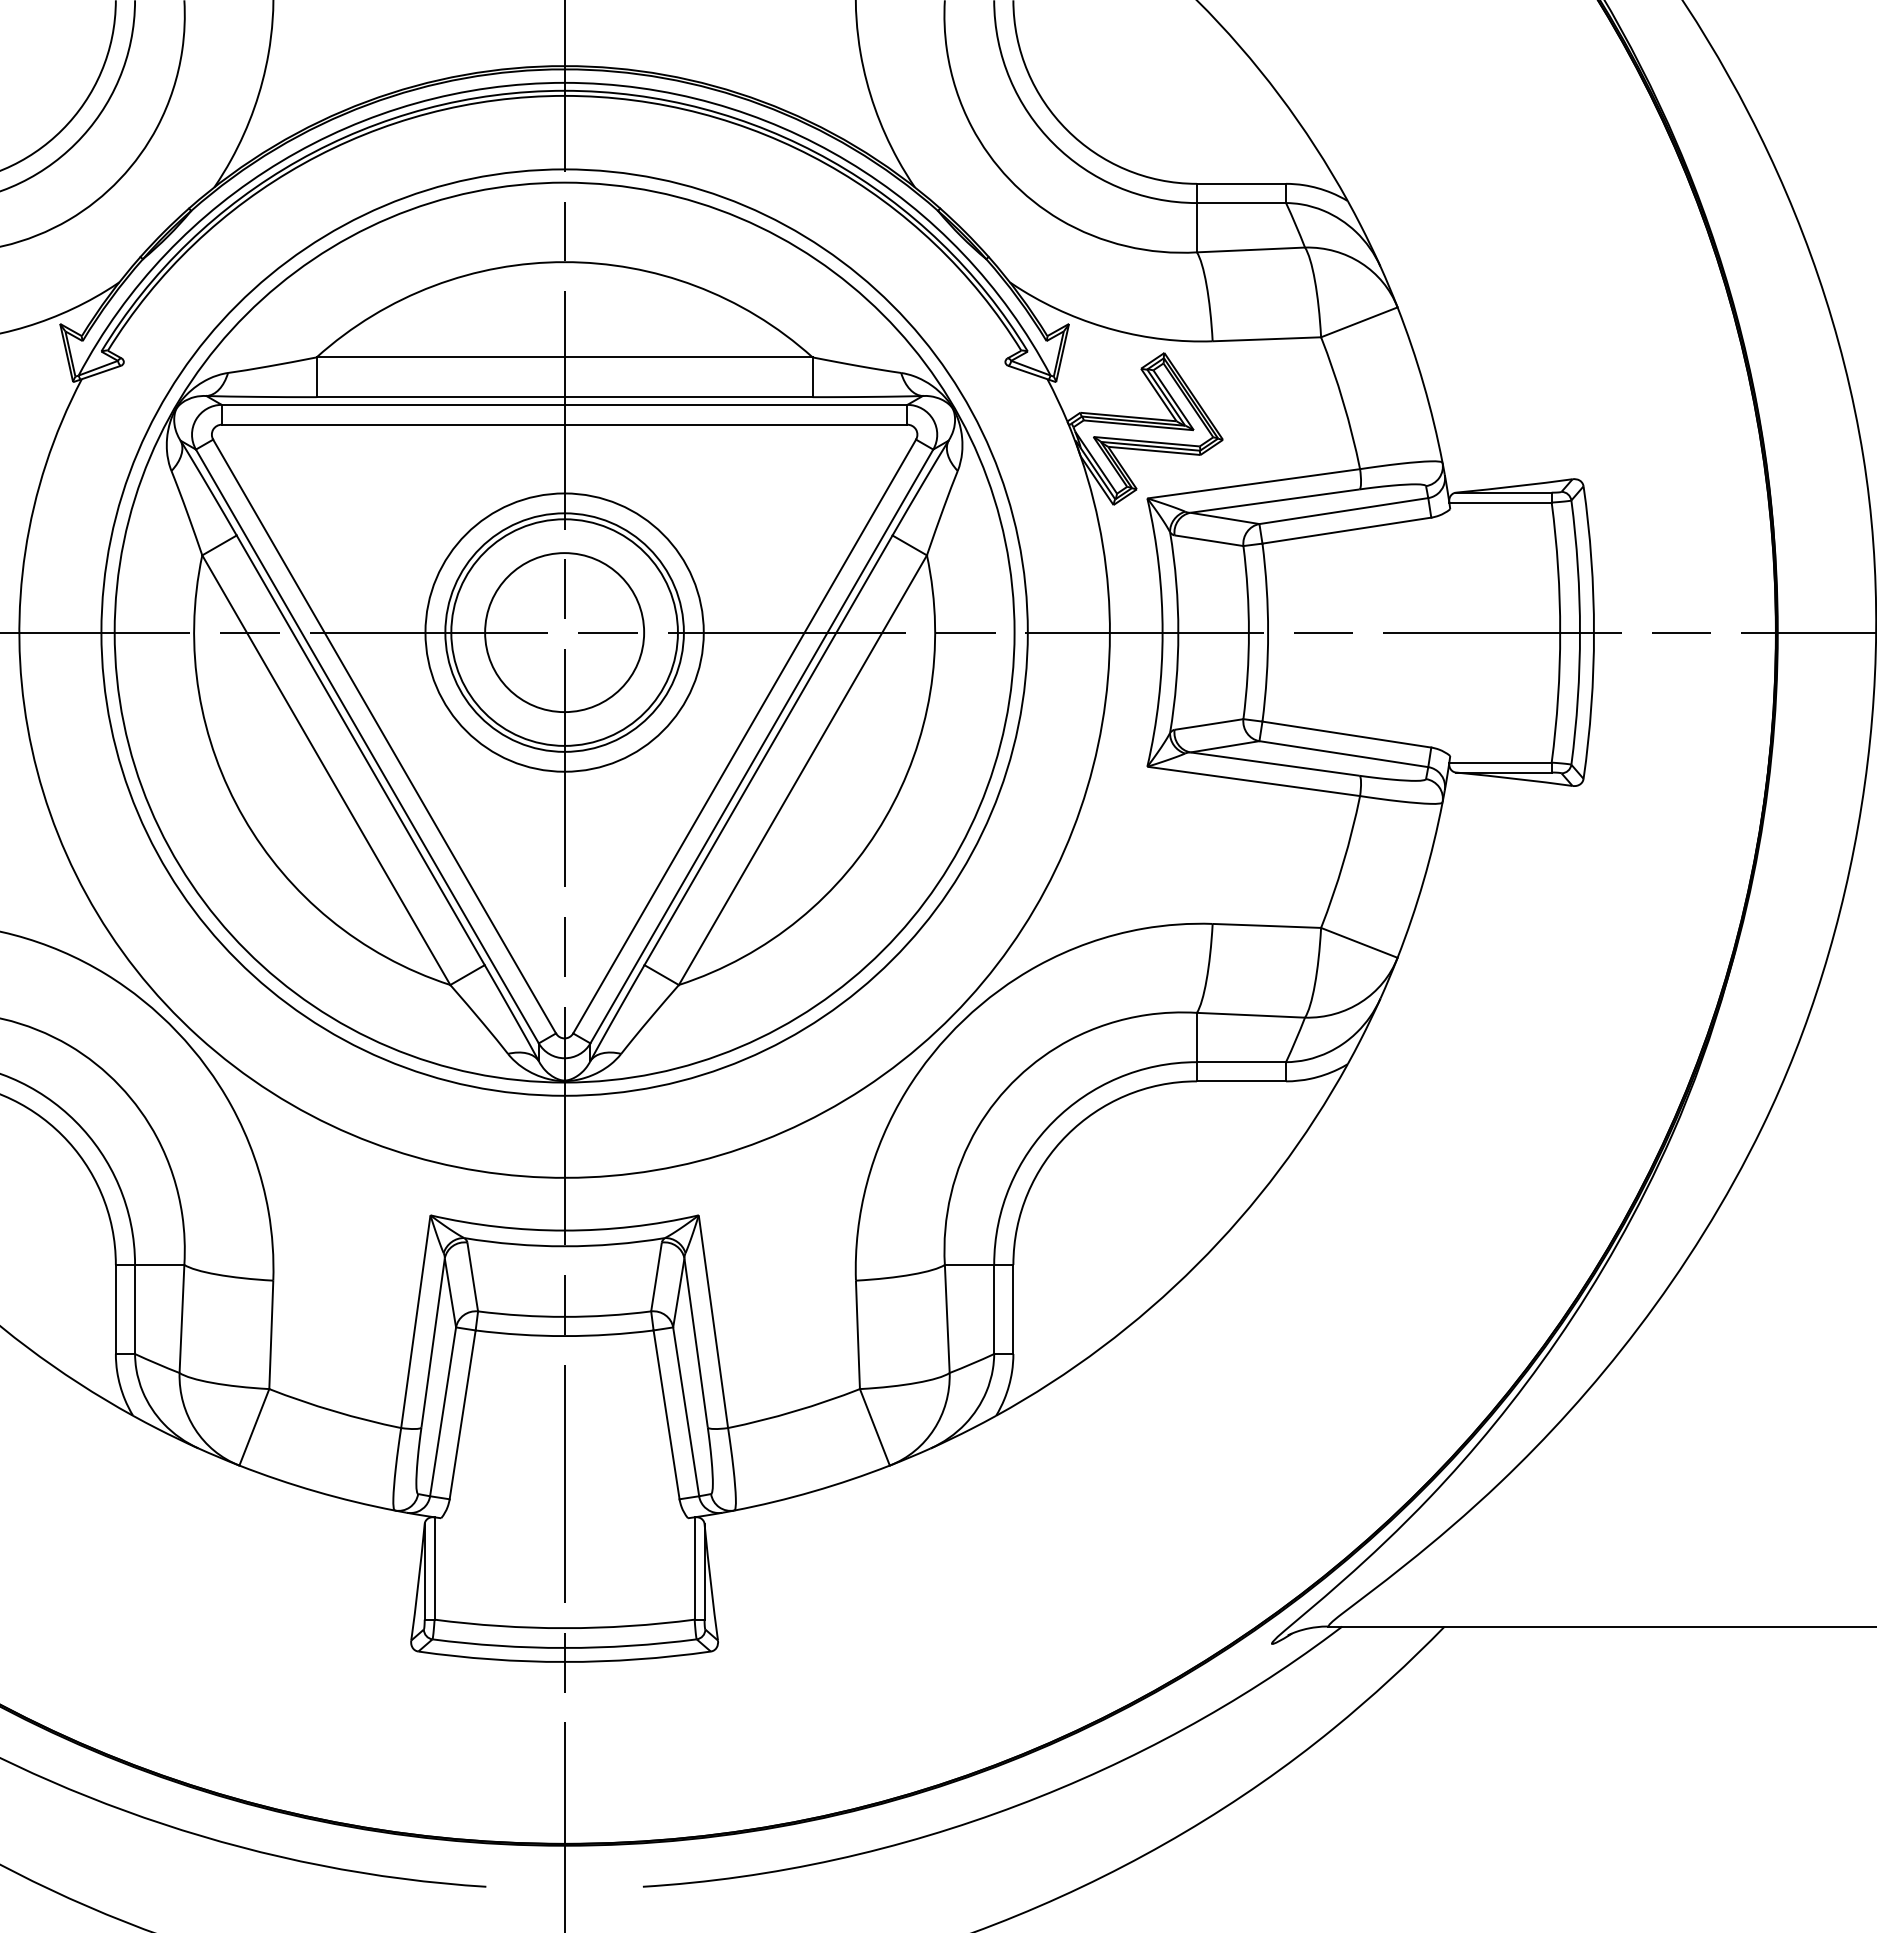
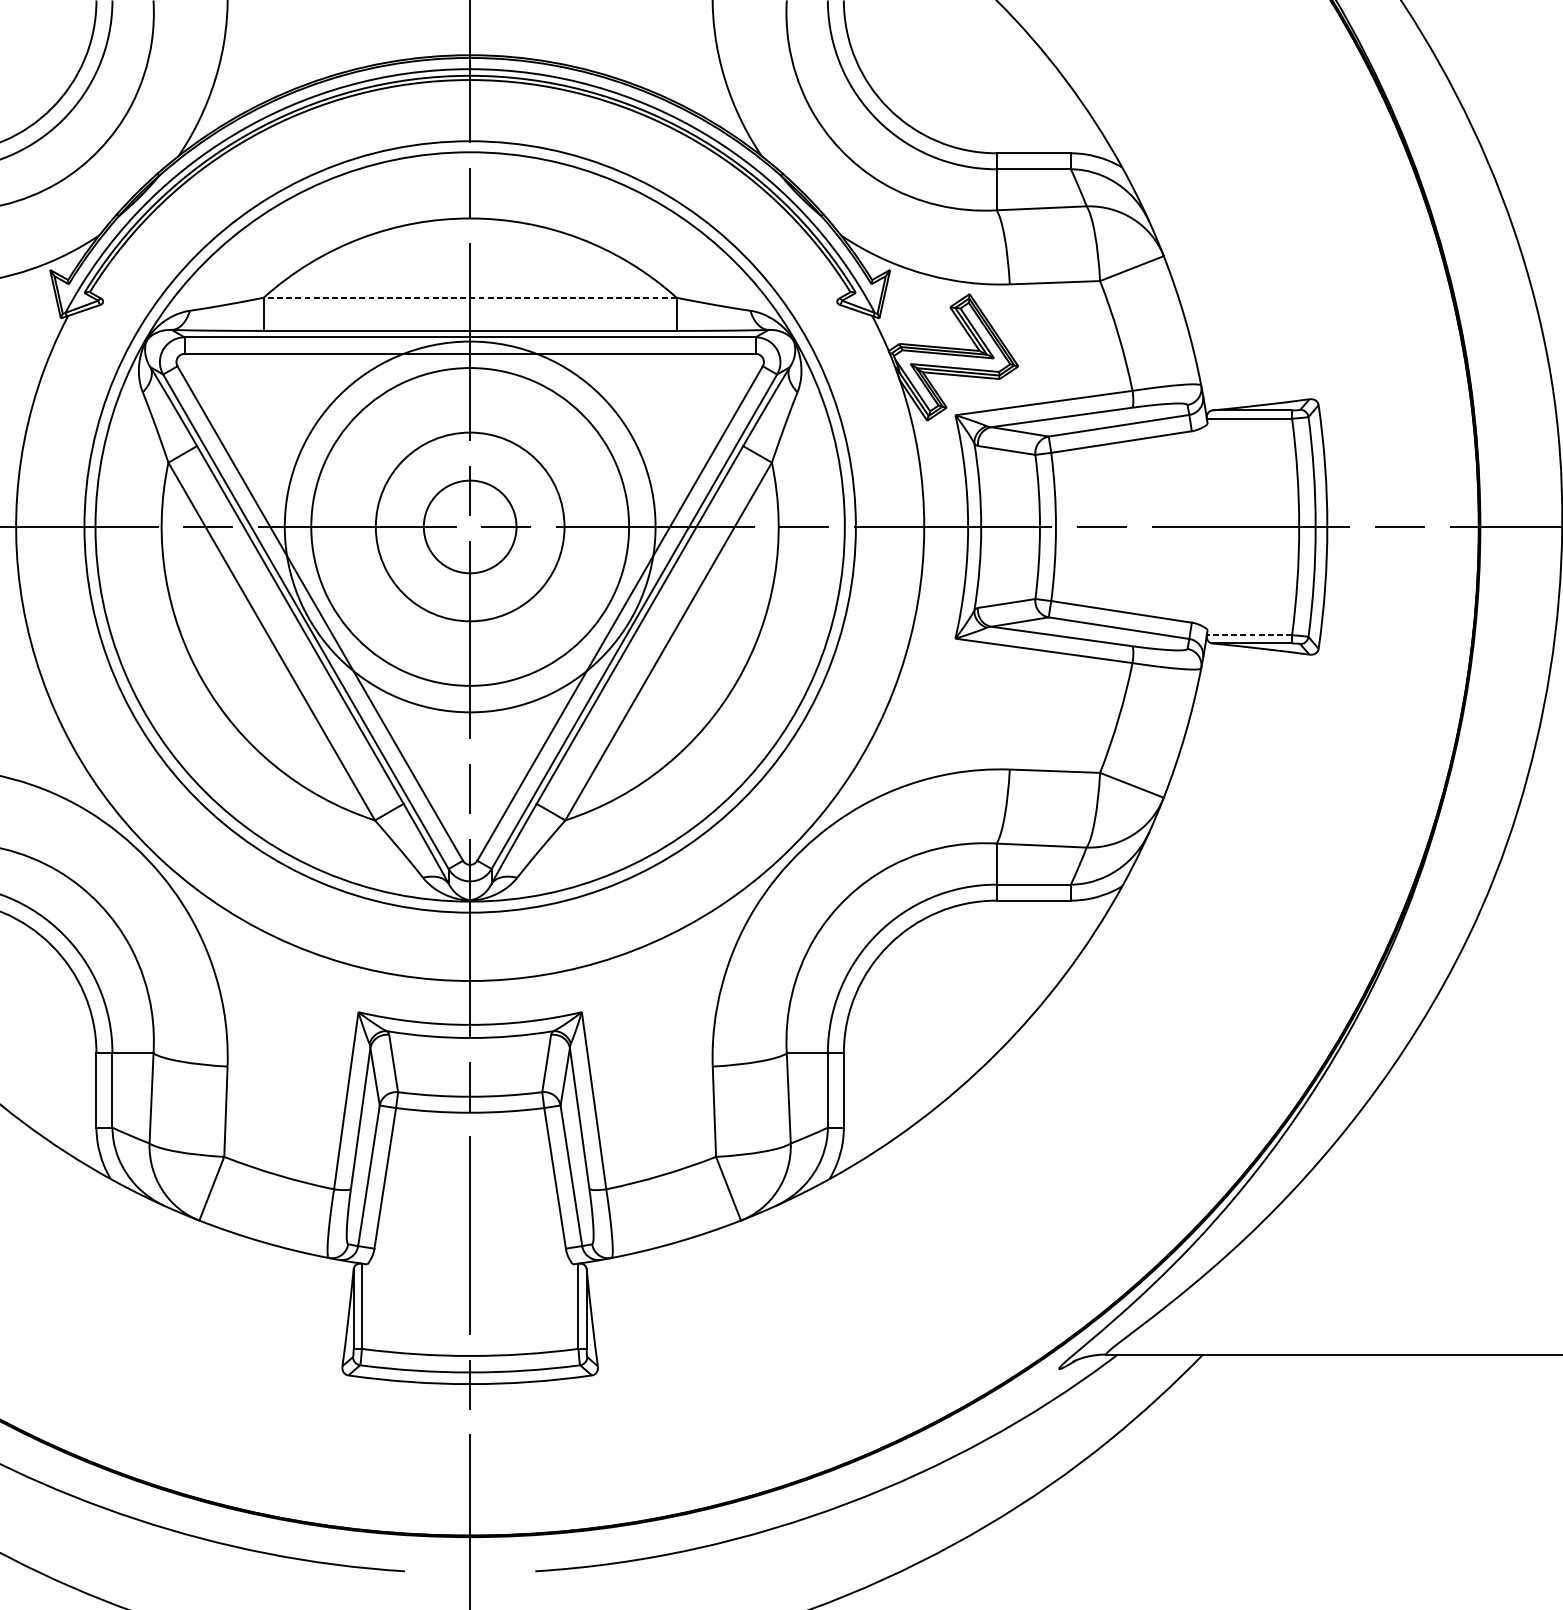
line: (564, 357) -> (470, 297), solid -> dashed
circle: (564, 632) -> (470, 526), size x0.7
circle: (564, 632) -> (470, 526), size x1.6
circle: (564, 632) -> (470, 526), size x1.6
line: (1500, 762) -> (1249, 635), solid -> dashed

